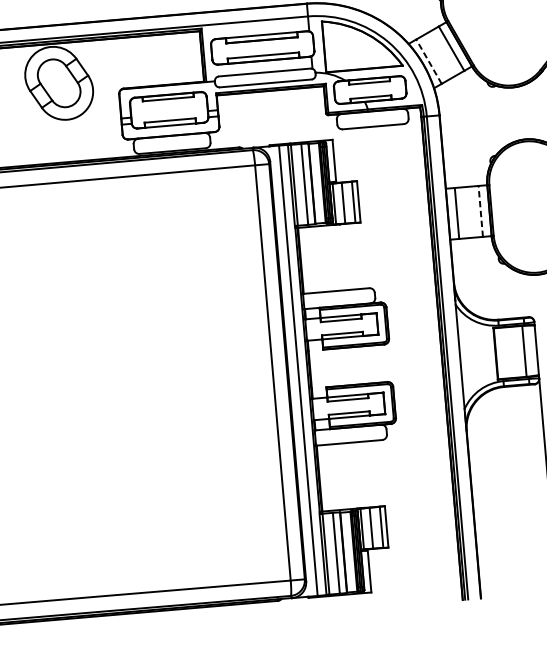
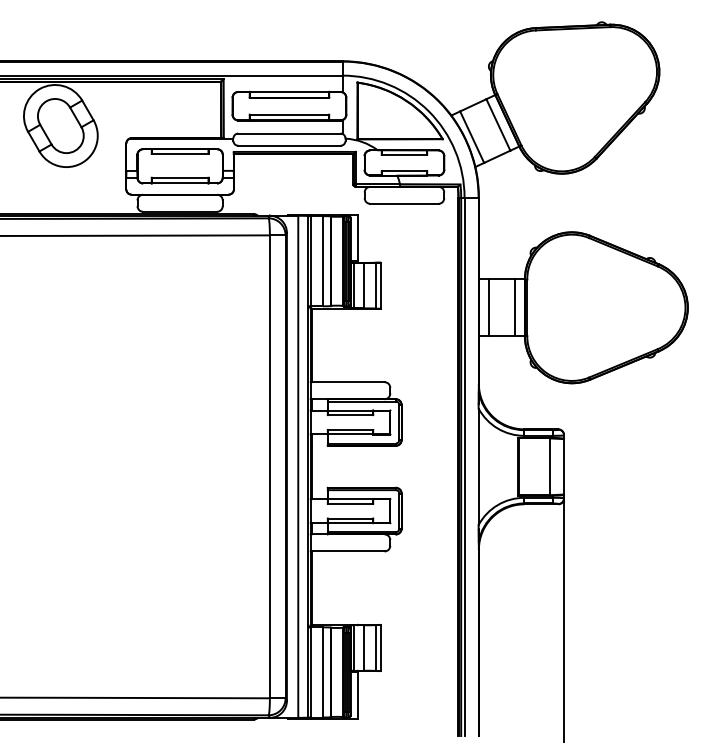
line: (428, 61) -> (471, 136), dashed -> solid
line: (480, 211) -> (515, 307), dashed -> solid

